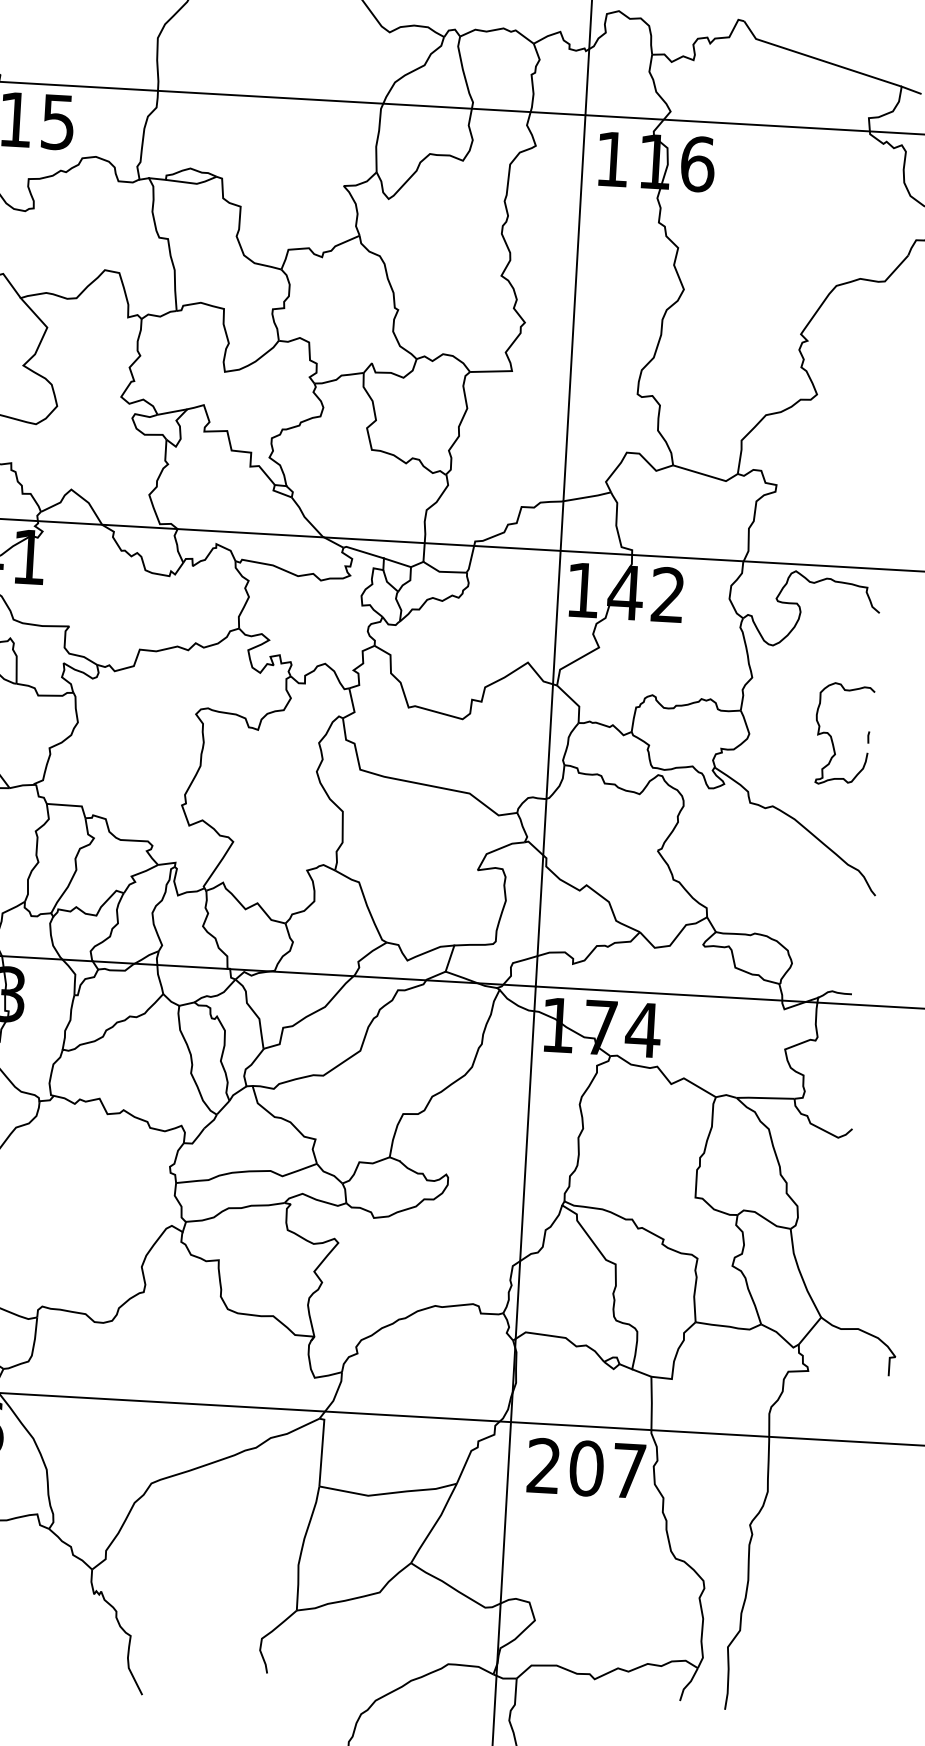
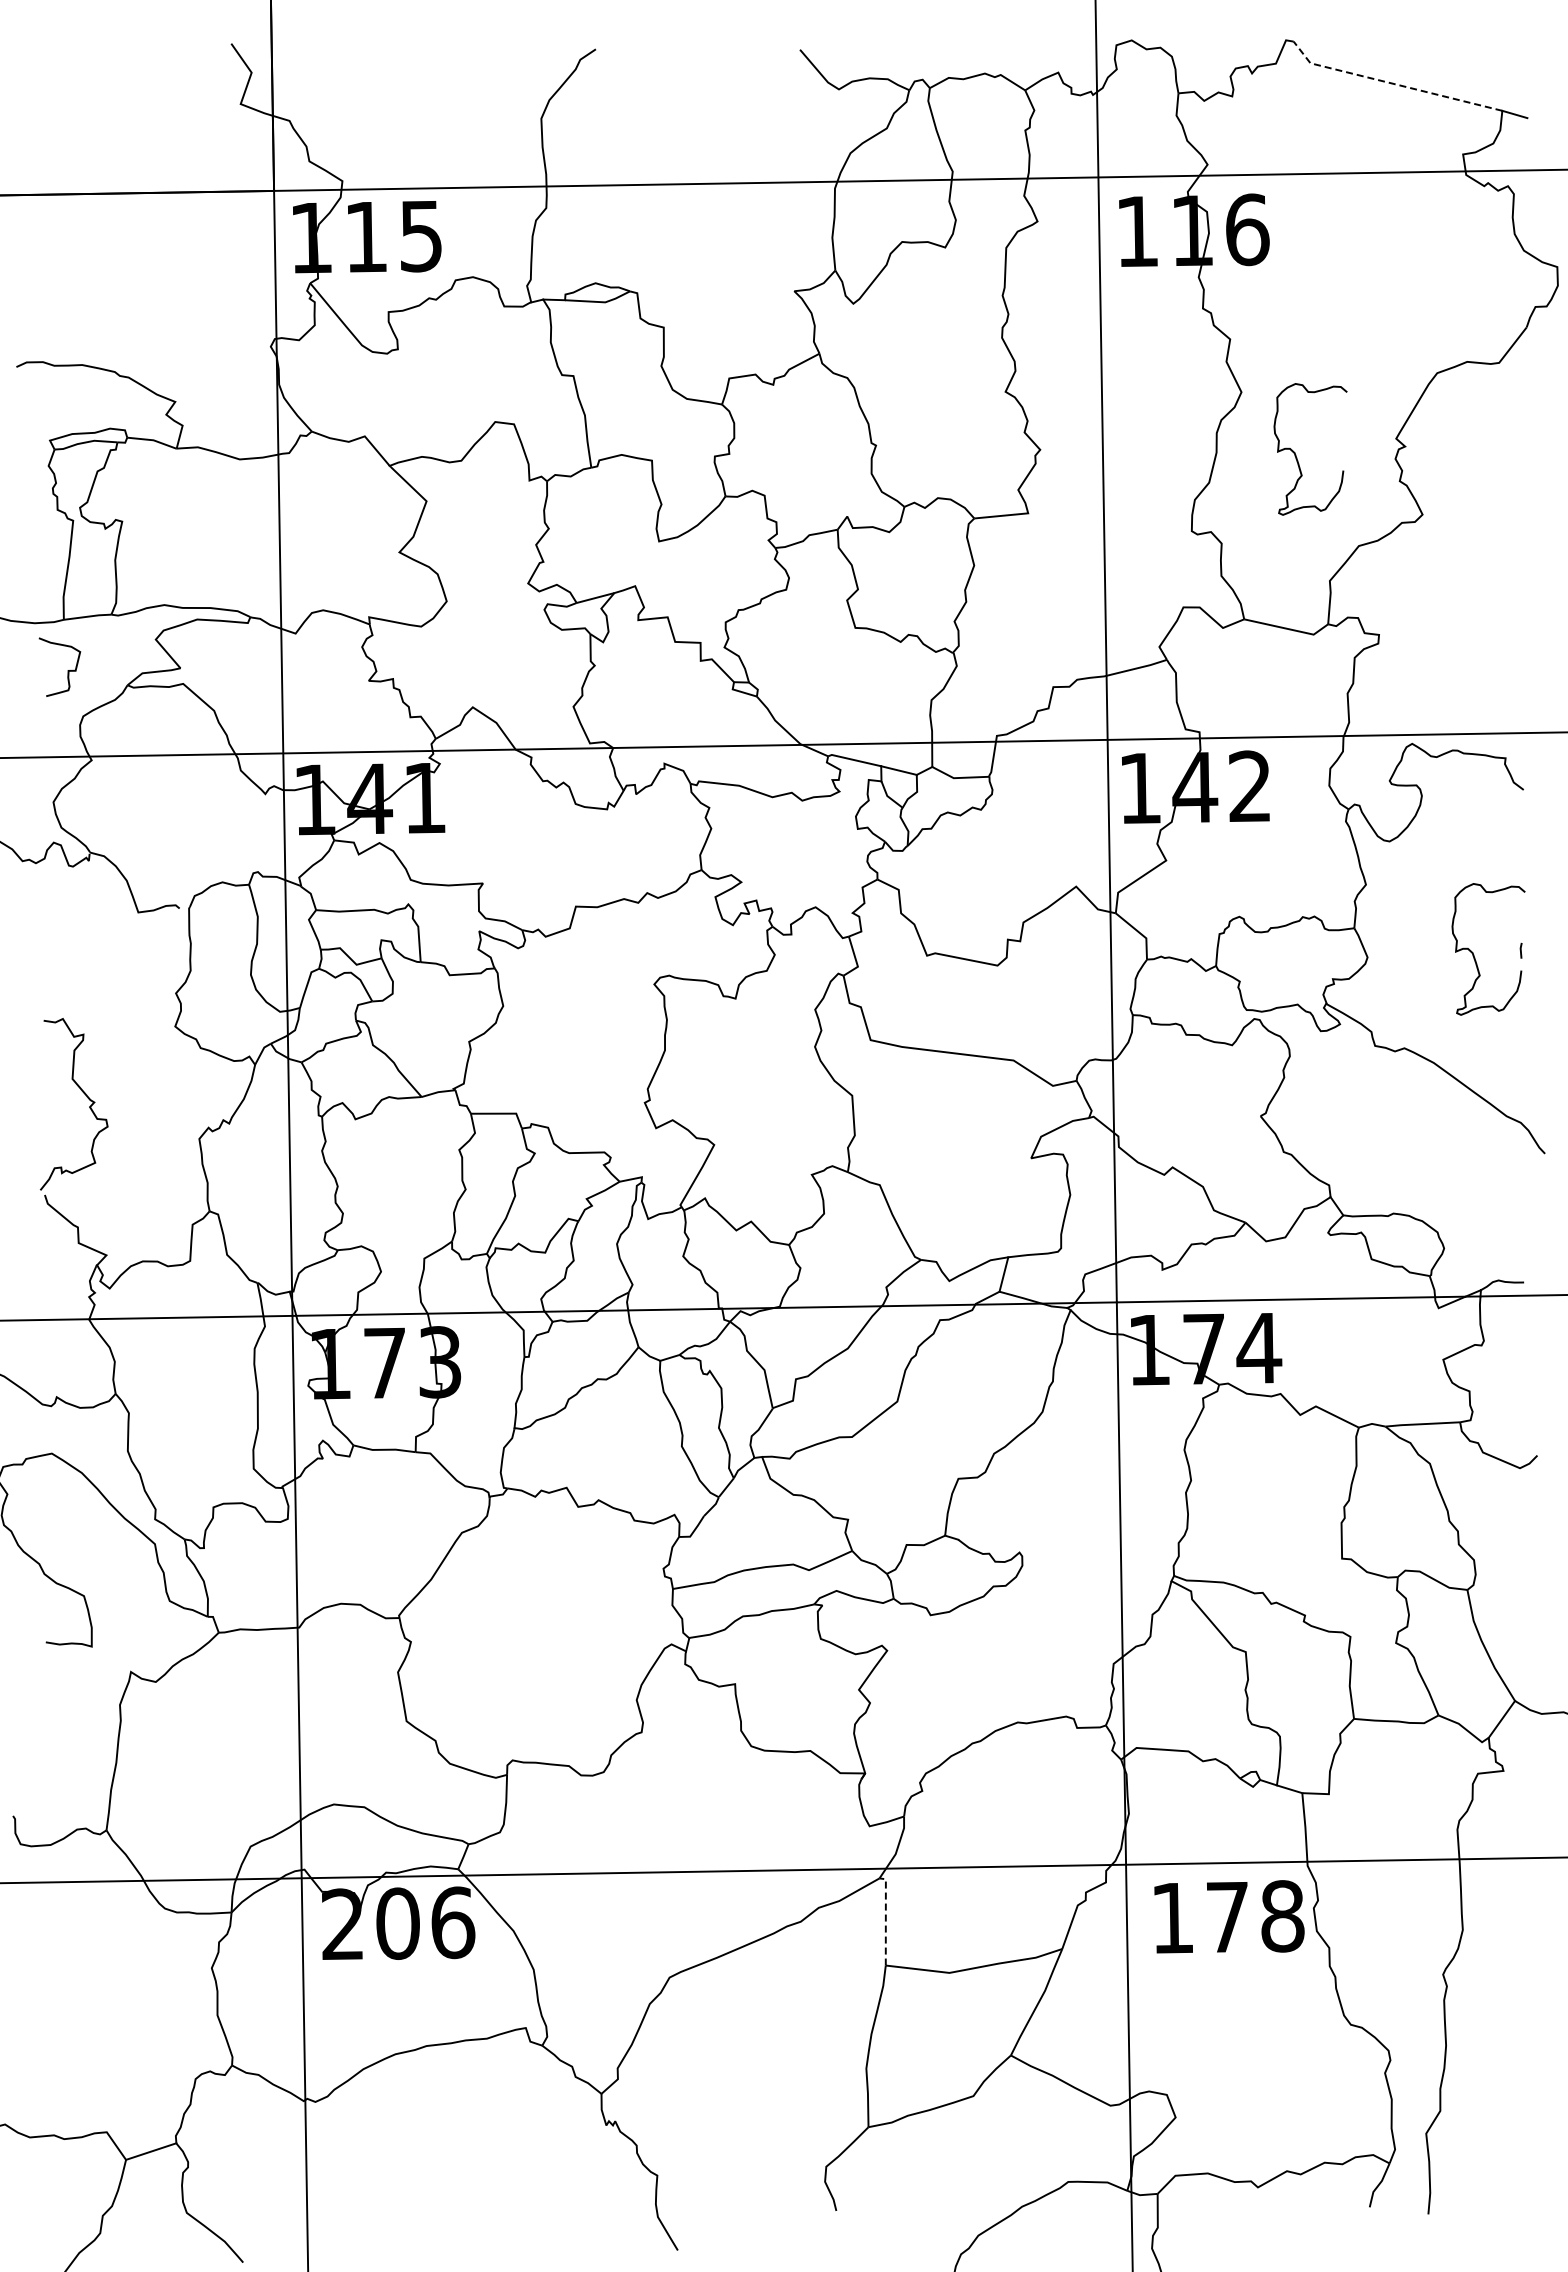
line: (817, 59) -> (1391, 83), solid -> dashed
curve: (722, 340) -> (1296, 454), added
line: (321, 1449) -> (885, 1917), solid -> dashed
text: (586, 1467) -> (1227, 1916), 207 -> 178

